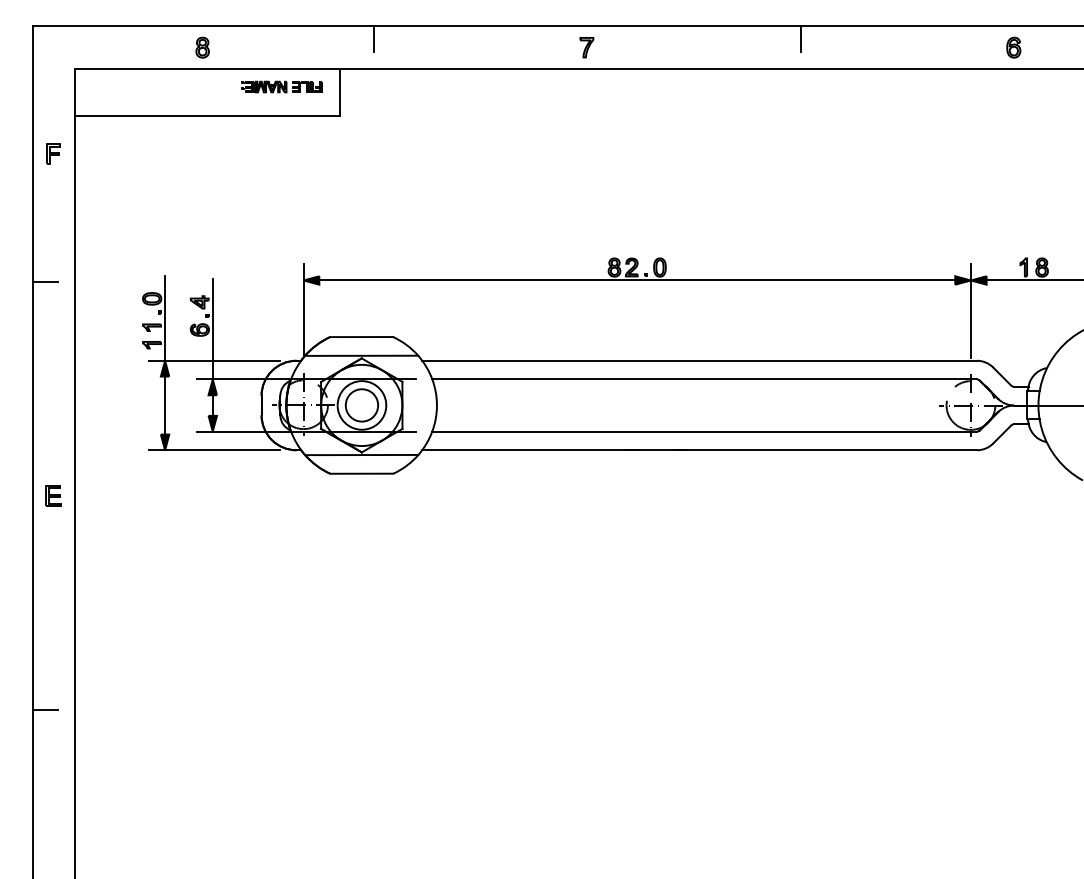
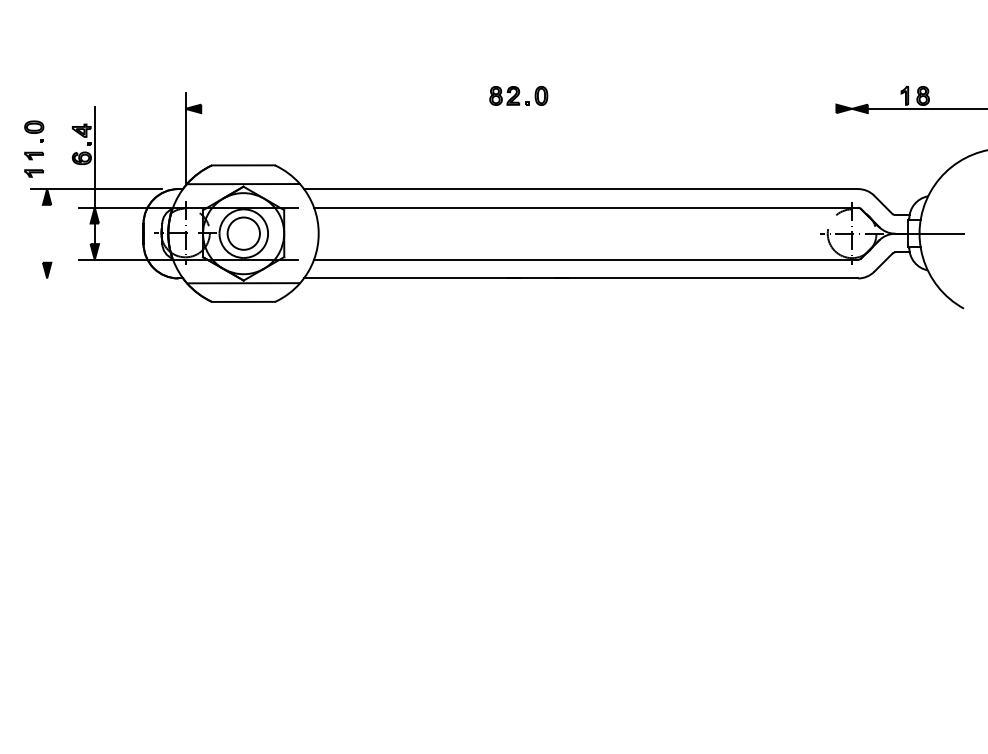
line: (637, 280) -> (519, 108), removed
line: (970, 310) -> (851, 138), removed
line: (165, 317) -> (47, 145), removed
line: (165, 405) -> (47, 233), removed
line: (214, 450) -> (96, 278), removed

